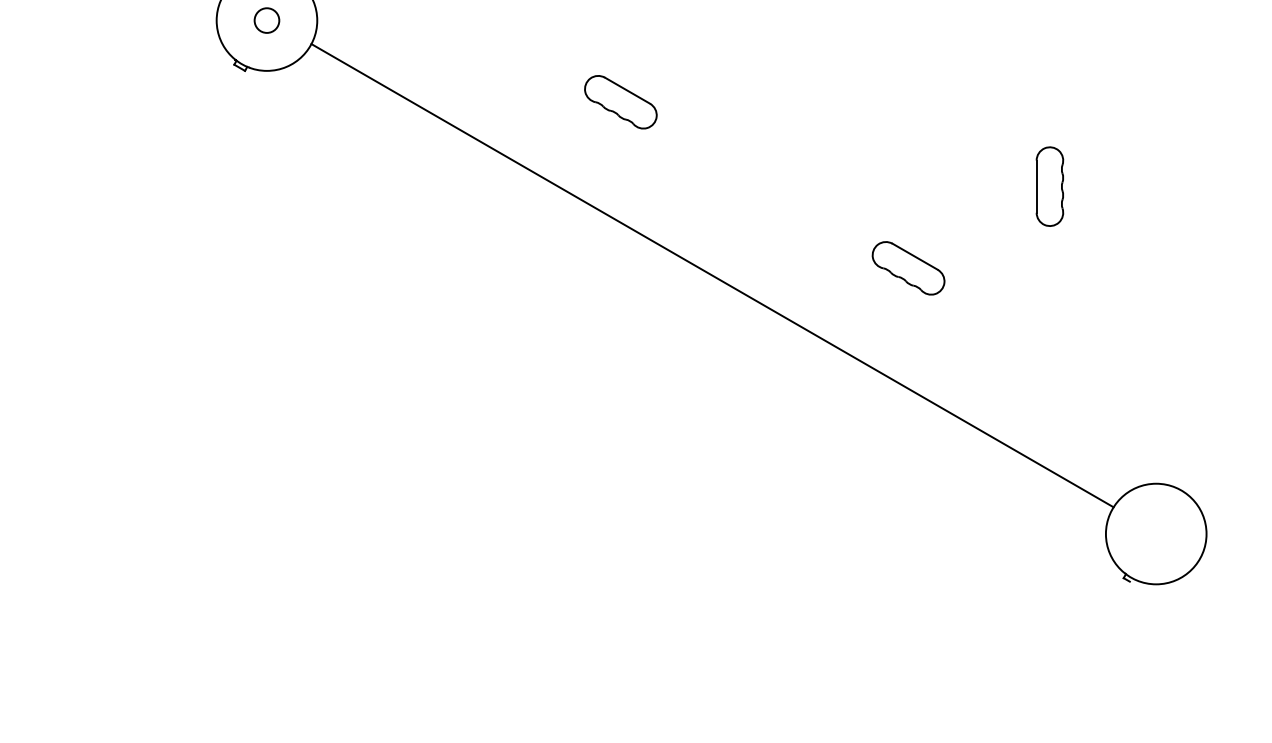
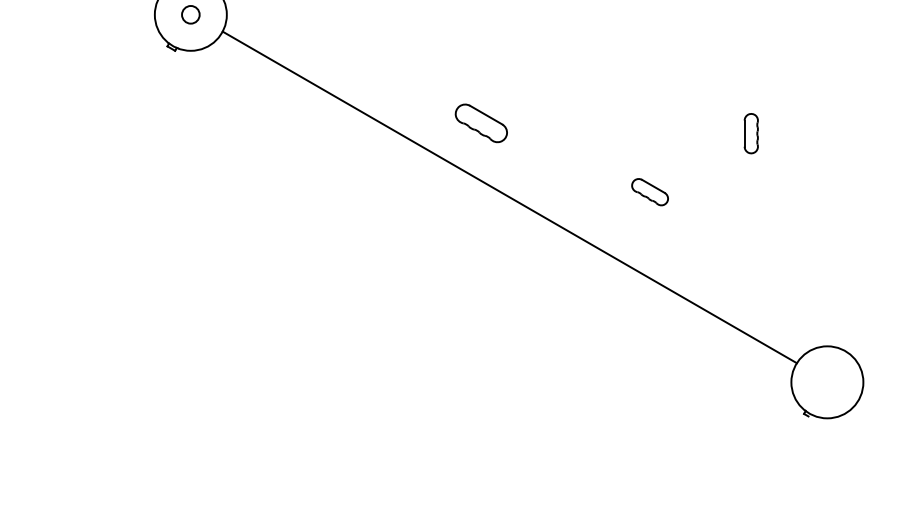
part: (620, 102) -> (481, 123), moved
part: (1049, 186) -> (750, 133), size x0.7
part: (908, 268) -> (650, 192), size x0.7

